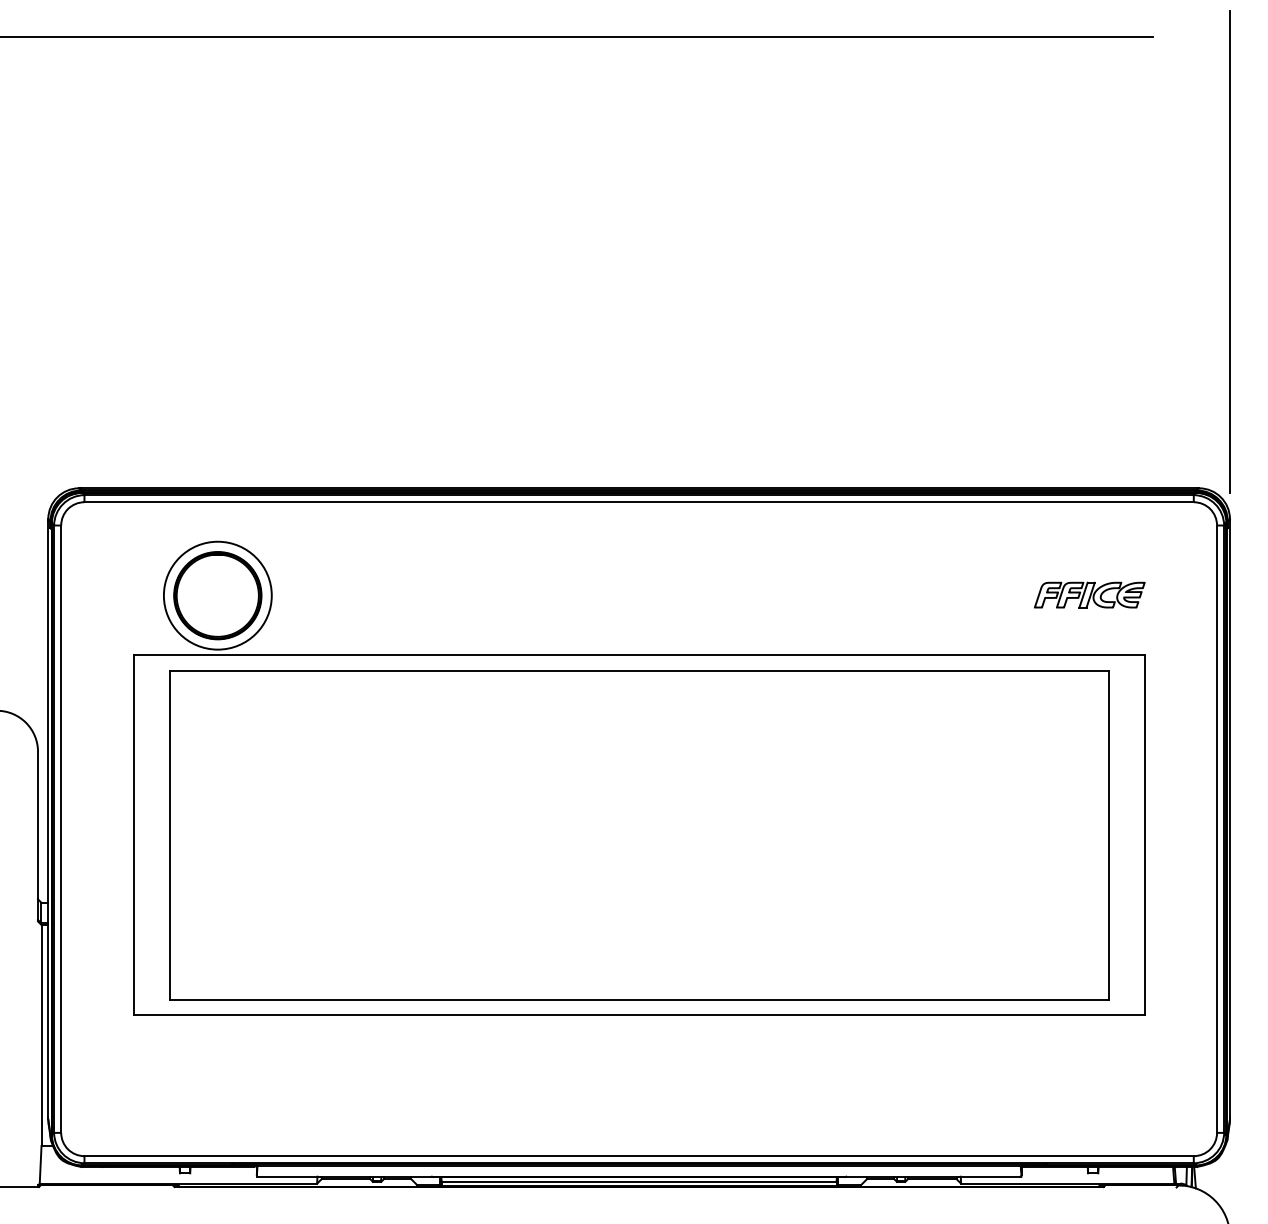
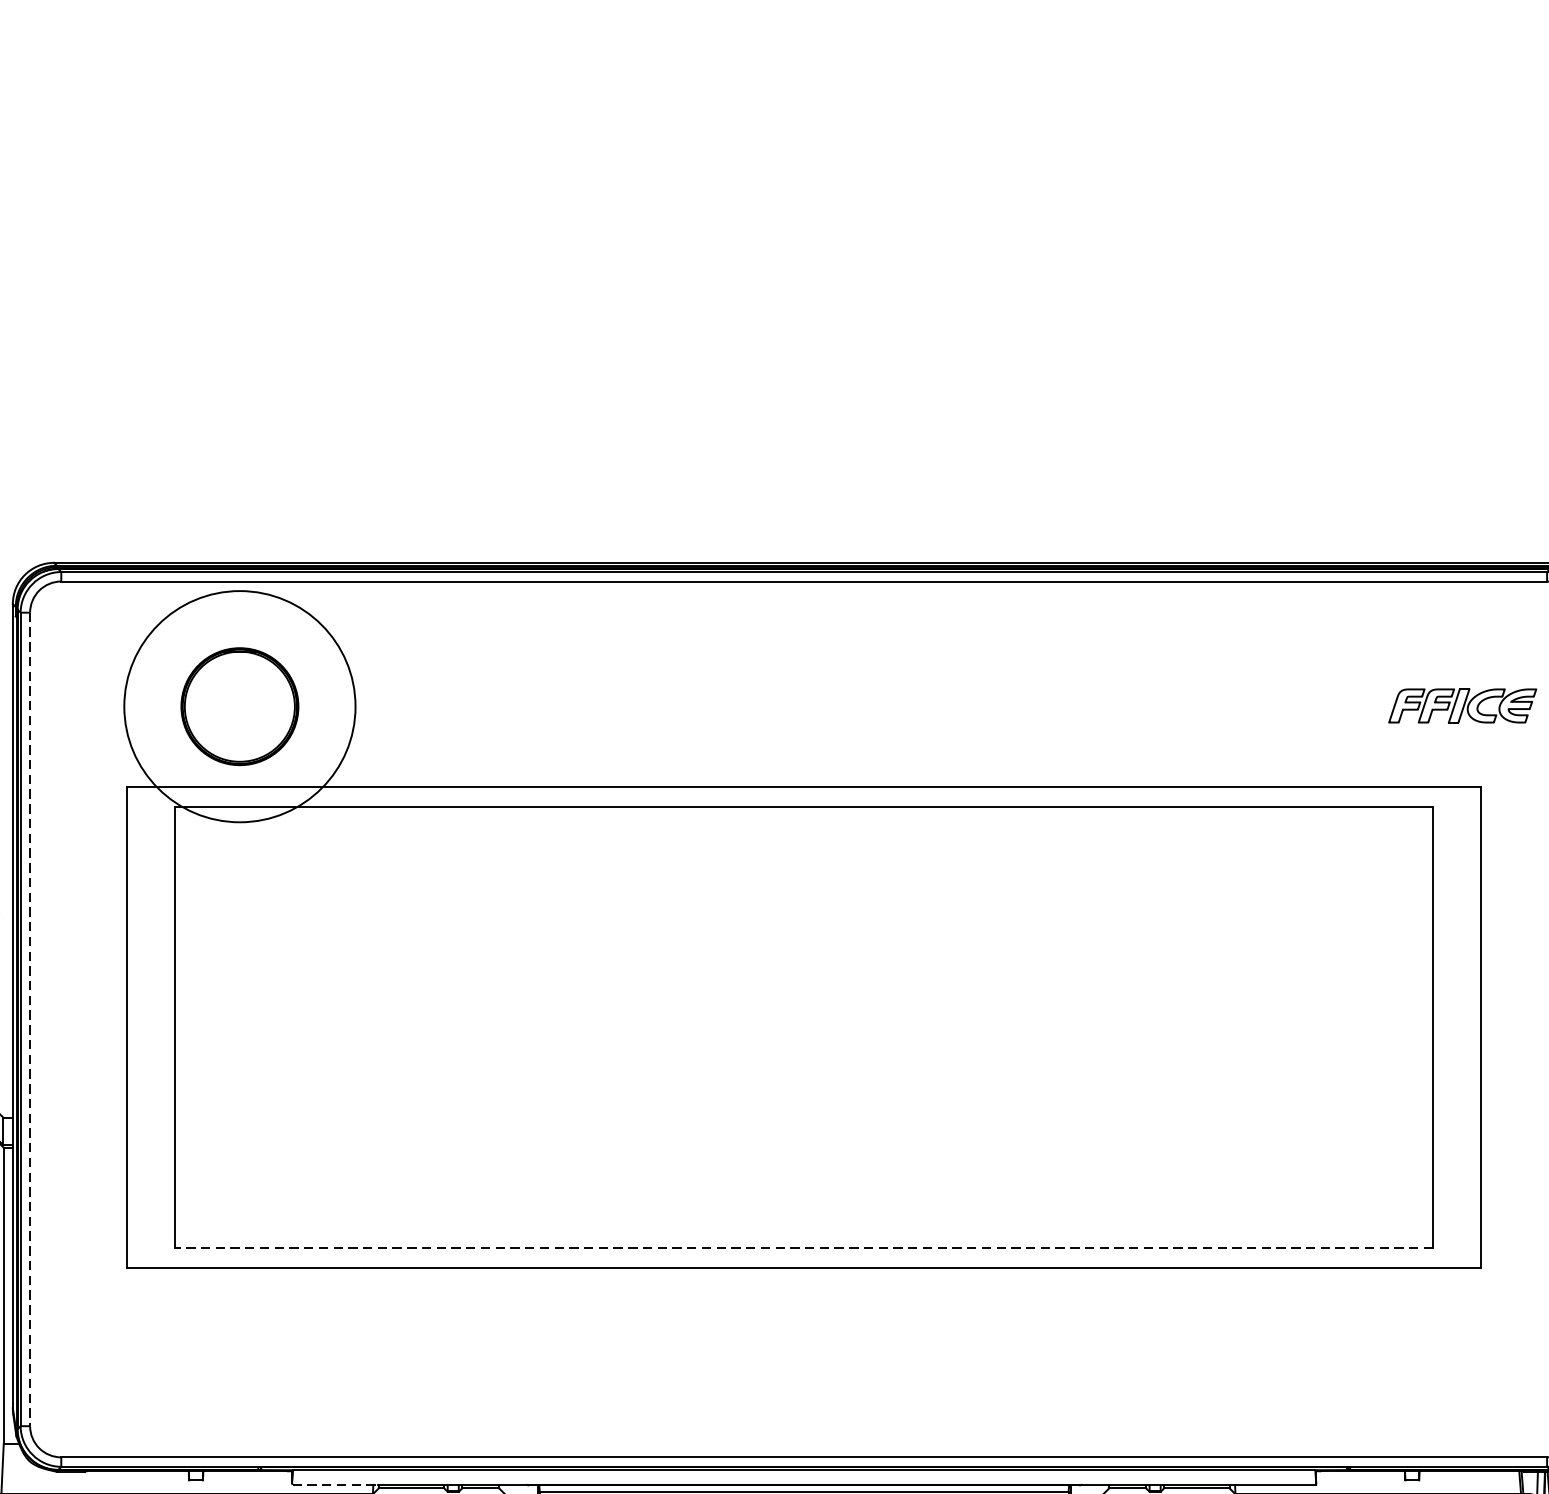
part: (1089, 594) -> (1462, 705), moved
circle: (217, 595) -> (239, 706), size x1.6
line: (61, 829) -> (30, 1019), solid -> dashed
line: (639, 999) -> (804, 1247), solid -> dashed
line: (288, 1176) -> (334, 1484), solid -> dashed

